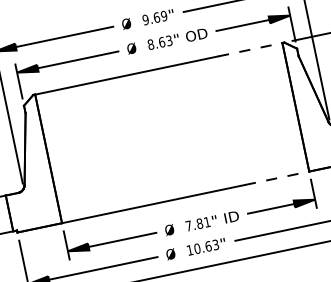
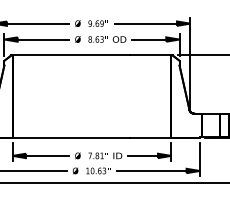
line: (250, 49) -> (150, 55), dashed -> solid
line: (276, 177) -> (150, 137), dashed -> solid

